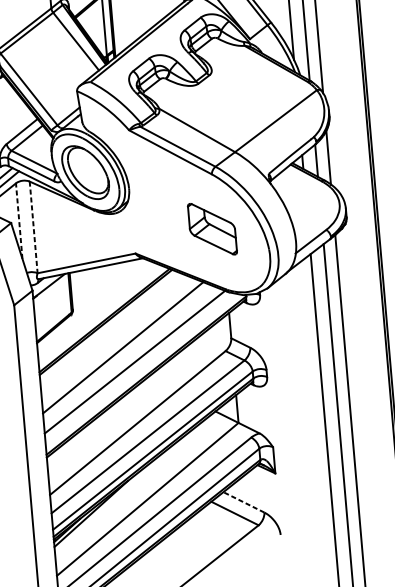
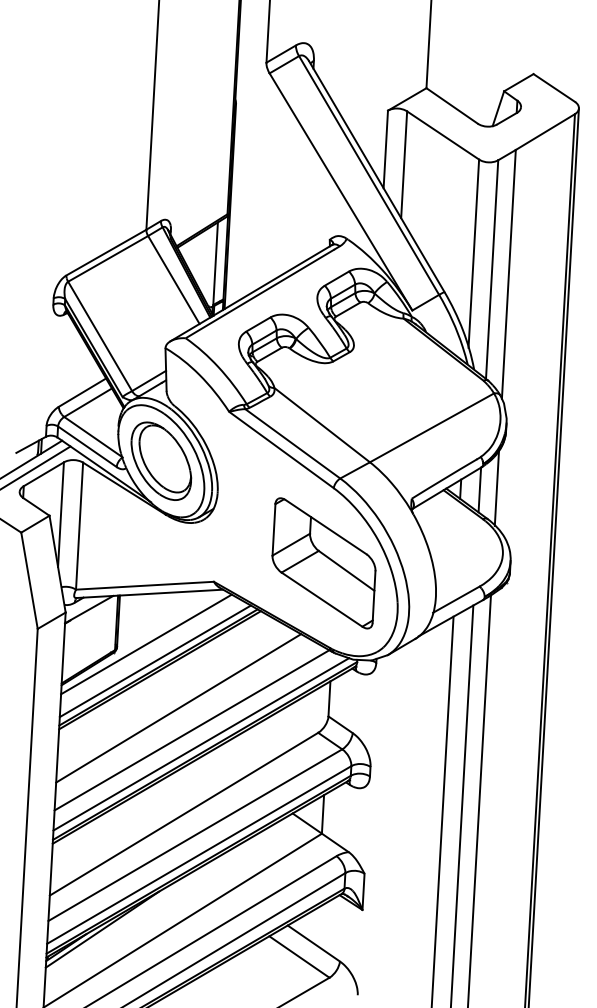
line: (19, 220) -> (61, 514), dashed -> solid
line: (33, 227) -> (79, 526), dashed -> solid
part: (212, 229) -> (323, 563), size x1.67
line: (93, 305) -> (146, 644), added
line: (101, 316) -> (154, 661), added
line: (143, 371) -> (201, 744), added
line: (243, 502) -> (313, 943), dashed -> solid

